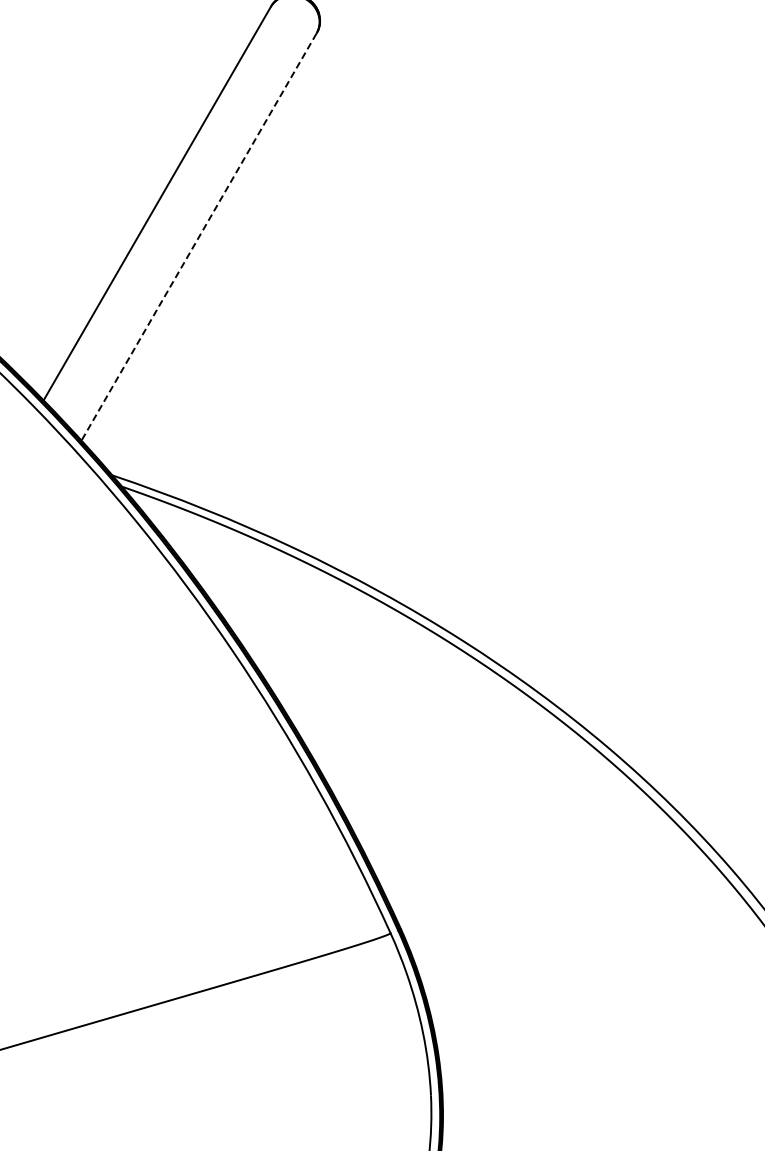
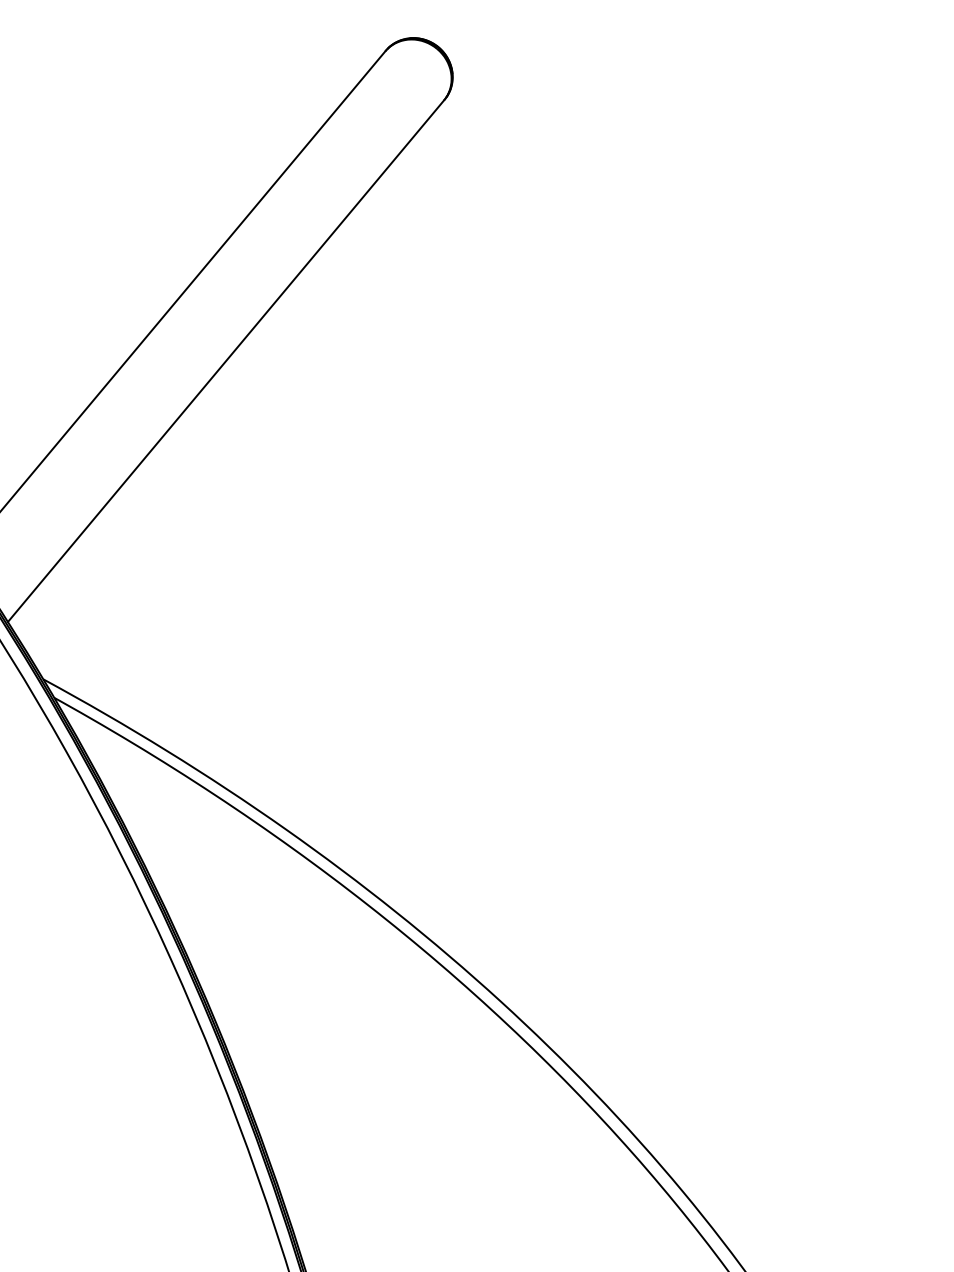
line: (199, 237) -> (226, 361), dashed -> solid

